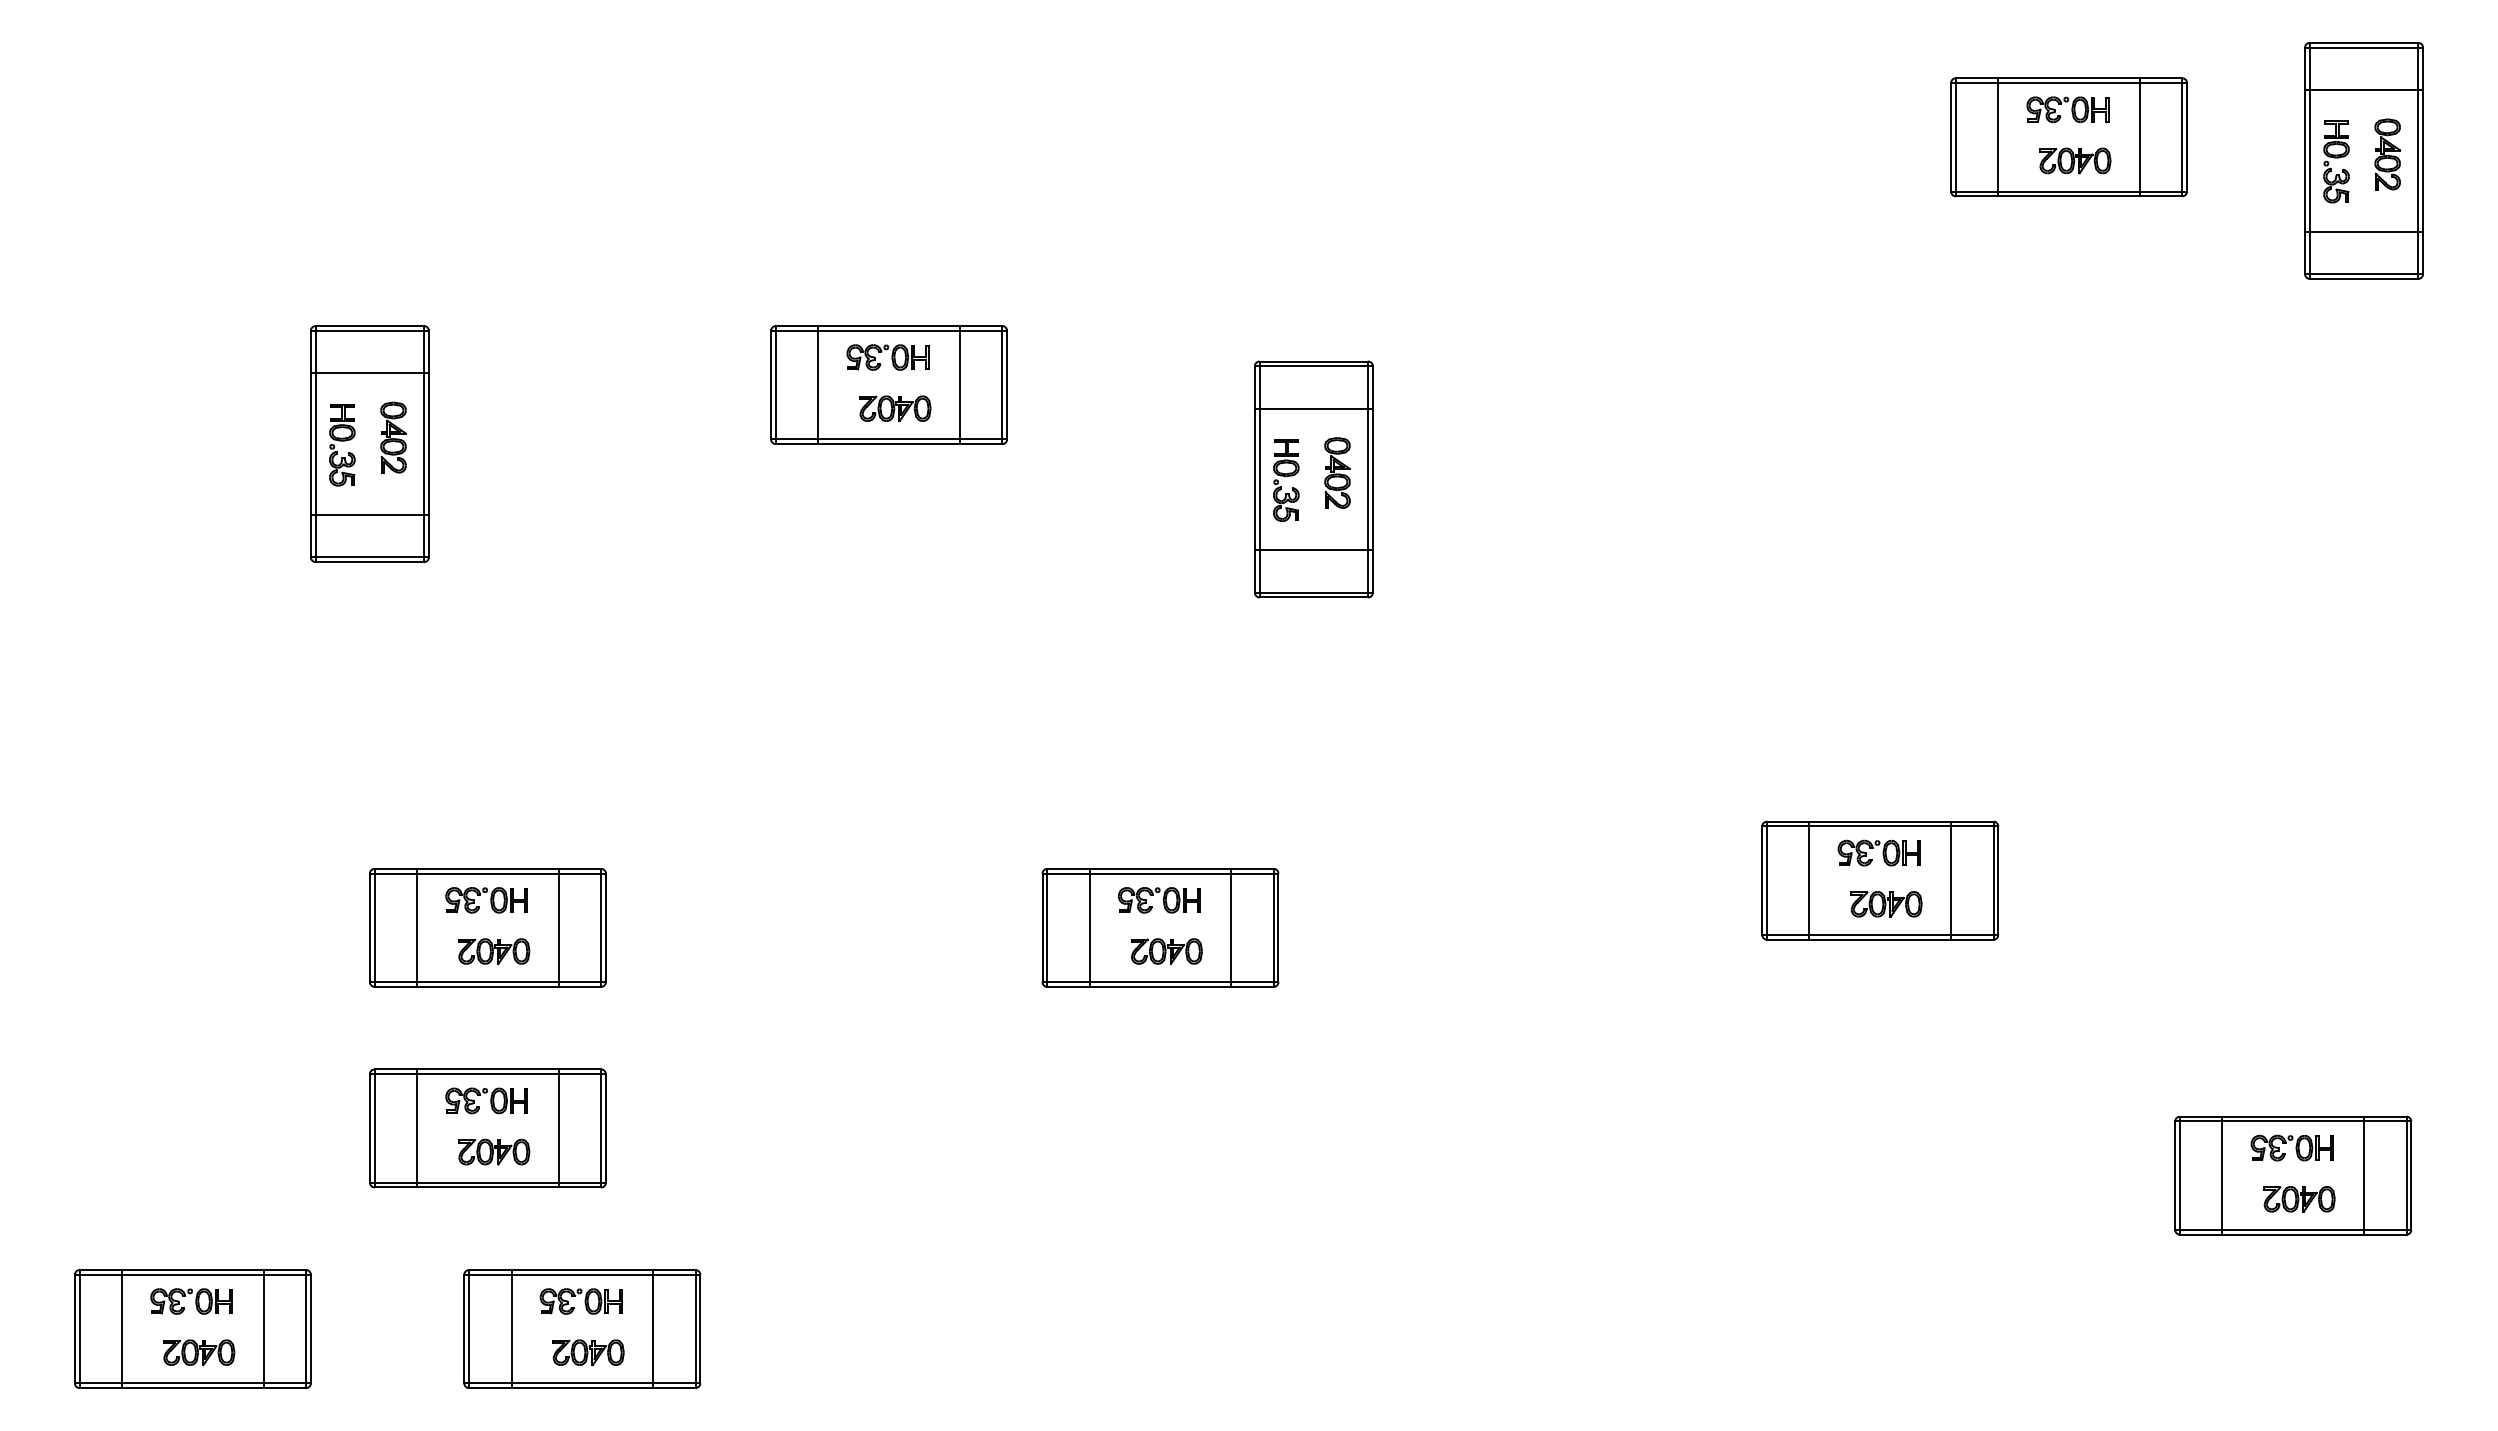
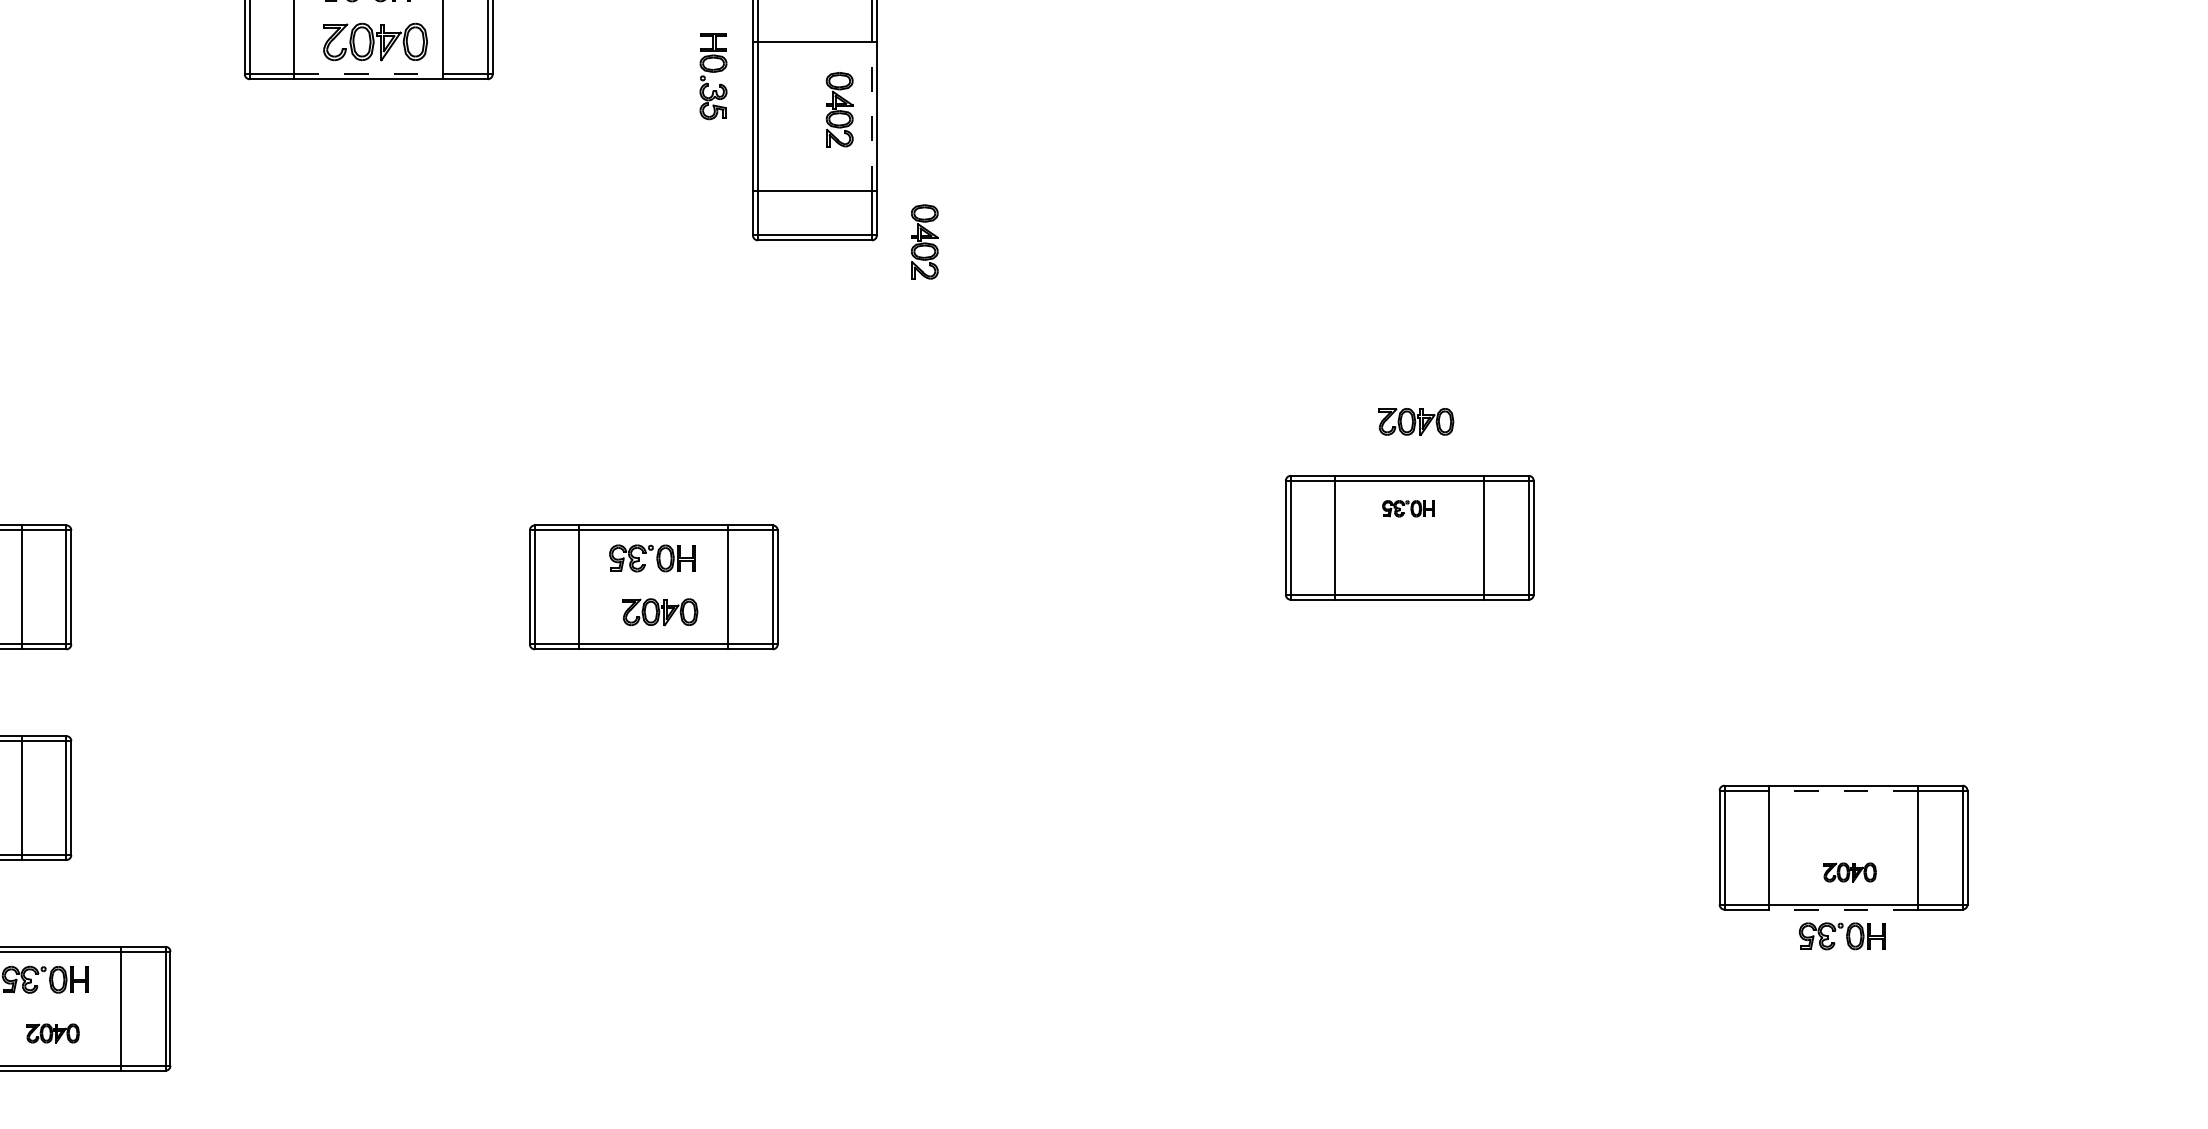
part: (895, 408) -> (375, 41), size x1.4
line: (889, 439) -> (369, 74), solid -> dashed
line: (1368, 479) -> (872, 116), solid -> dashed
part: (1286, 480) -> (713, 76), moved
part: (1418, 598) -> (924, 241), added
part: (1878, 852) -> (1407, 508), size x0.6
part: (1886, 904) -> (1416, 422), moved
line: (2293, 1121) -> (1843, 790), solid -> dashed
part: (2291, 1147) -> (1841, 935), moved
part: (2299, 1199) -> (1850, 872), size x0.7
line: (2293, 1234) -> (1843, 909), solid -> dashed
part: (588, 1352) -> (53, 1033), size x0.7

